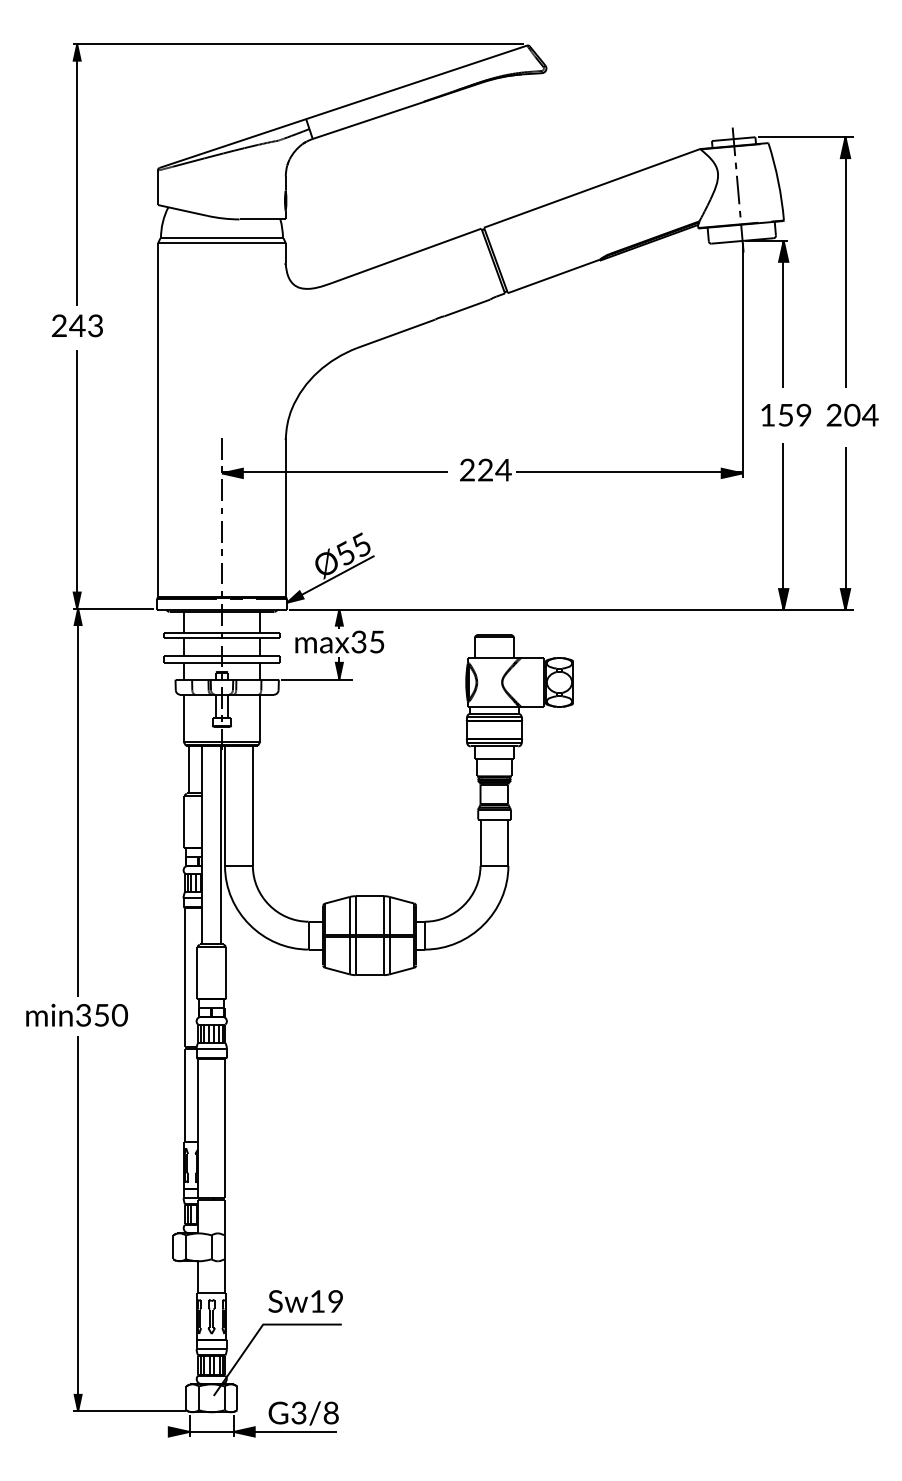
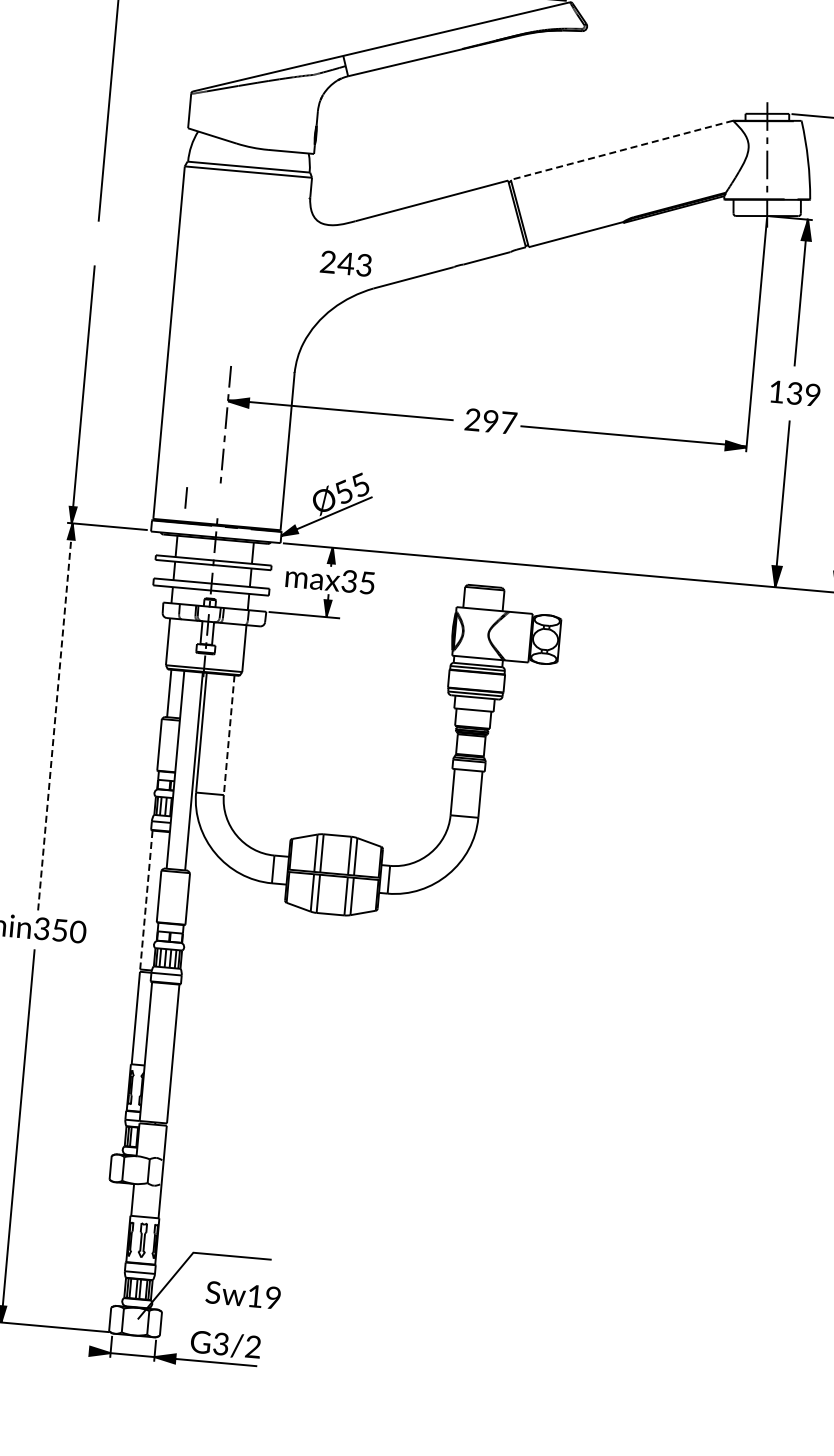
line: (592, 188) -> (622, 150), solid -> dashed
text: (76, 325) -> (345, 263), moved
text: (785, 414) -> (794, 392), 159 -> 139
text: (494, 470) -> (499, 422), 224 -> 297
line: (221, 573) -> (185, 498), moved
line: (78, 802) -> (55, 716), solid -> dashed
line: (252, 806) -> (228, 735), solid -> dashed
line: (185, 977) -> (146, 900), solid -> dashed
text: (305, 1301) -> (243, 1295), moved
text: (330, 1413) -> (252, 1347), G3/8 -> G3/2

